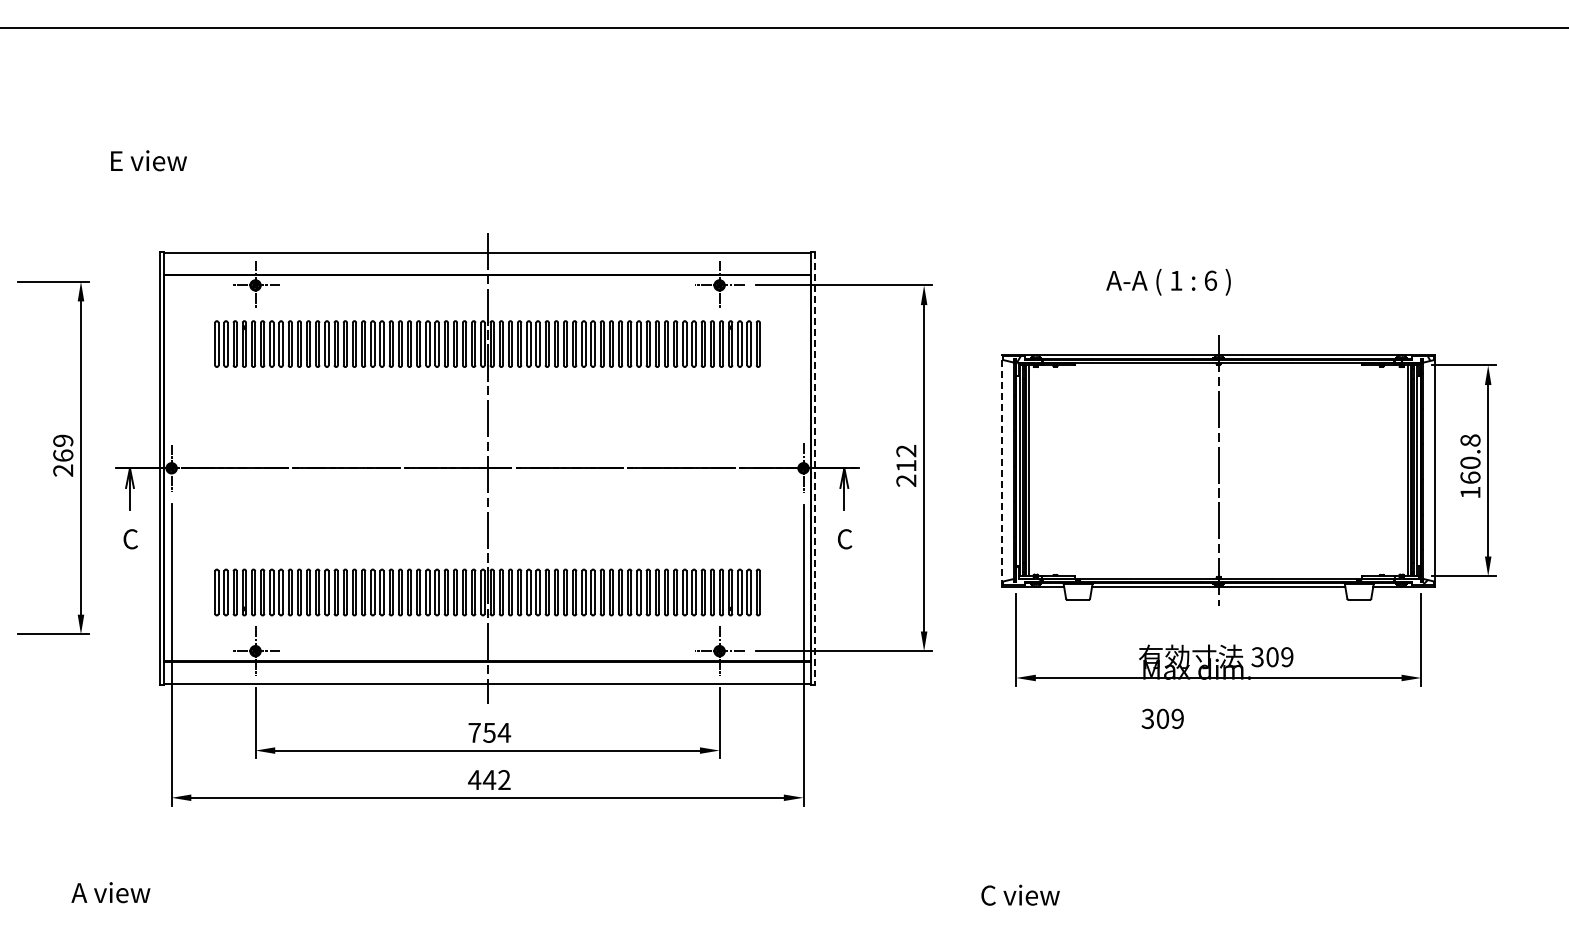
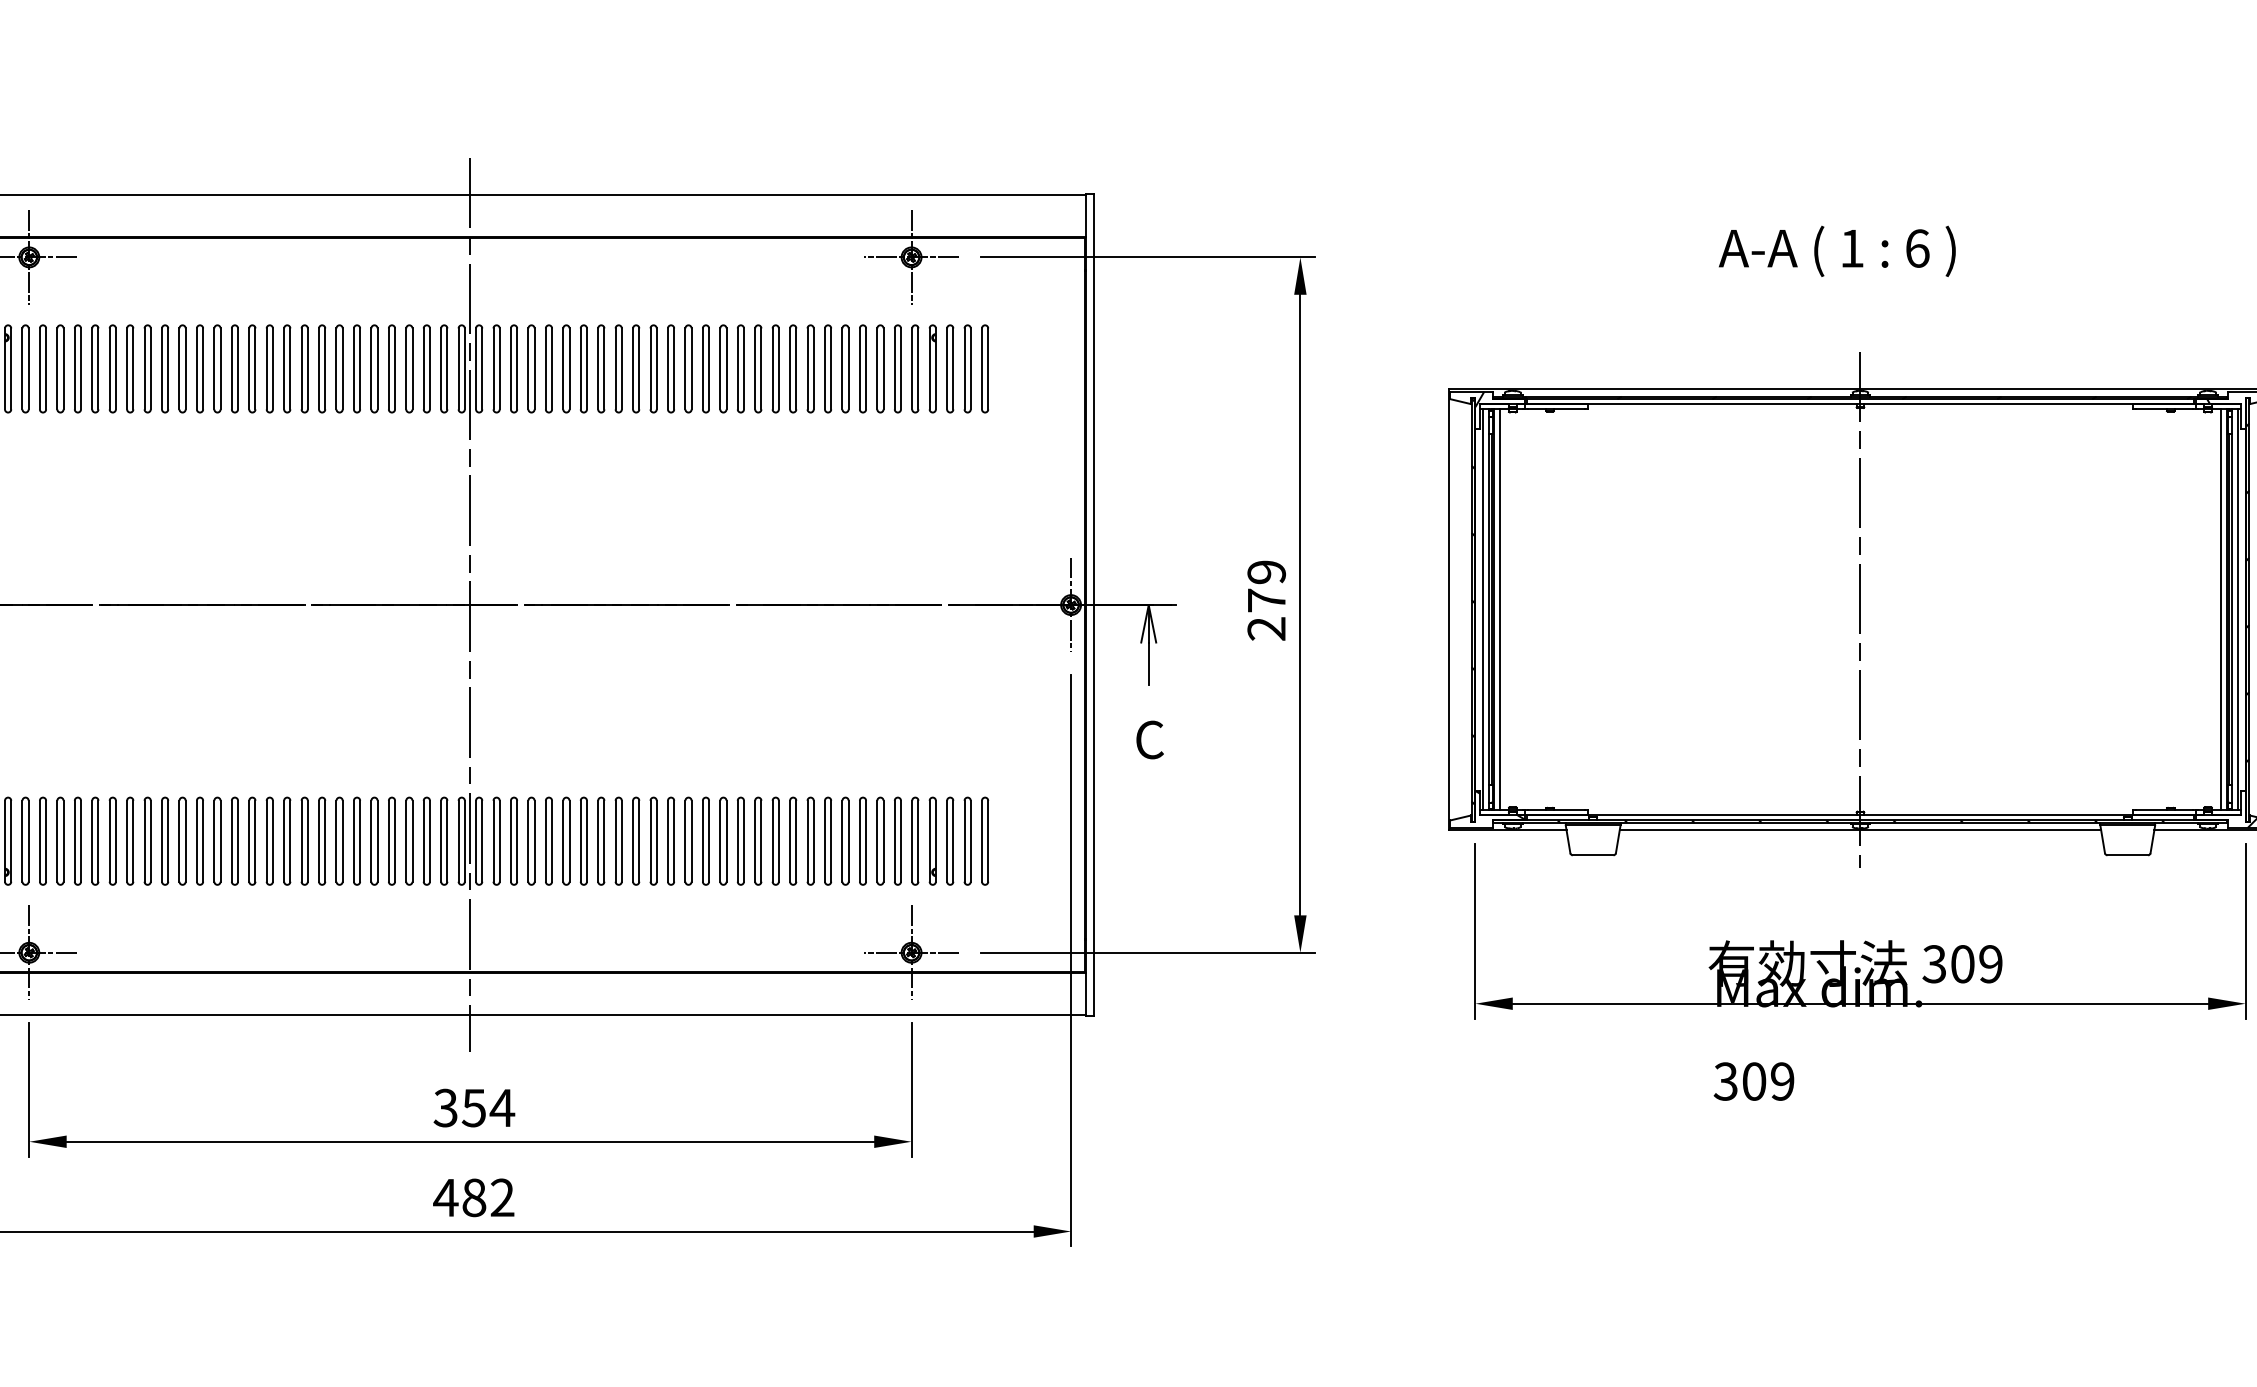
text: (1168, 281) -> (1837, 249), moved
text: (906, 458) -> (1266, 586), 212 -> 279
line: (815, 468) -> (1093, 605), dashed -> solid
line: (1002, 470) -> (1449, 609), dashed -> solid
text: (474, 732) -> (445, 1107), 754 -> 354
text: (489, 780) -> (474, 1198), 442 -> 482

